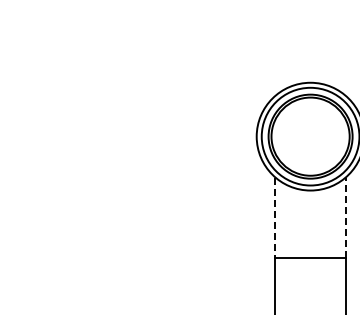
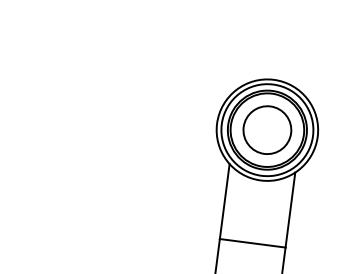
circle: (310, 136) -> (267, 130), added
line: (345, 217) -> (290, 209), dashed -> solid
line: (275, 218) -> (224, 202), dashed -> solid

